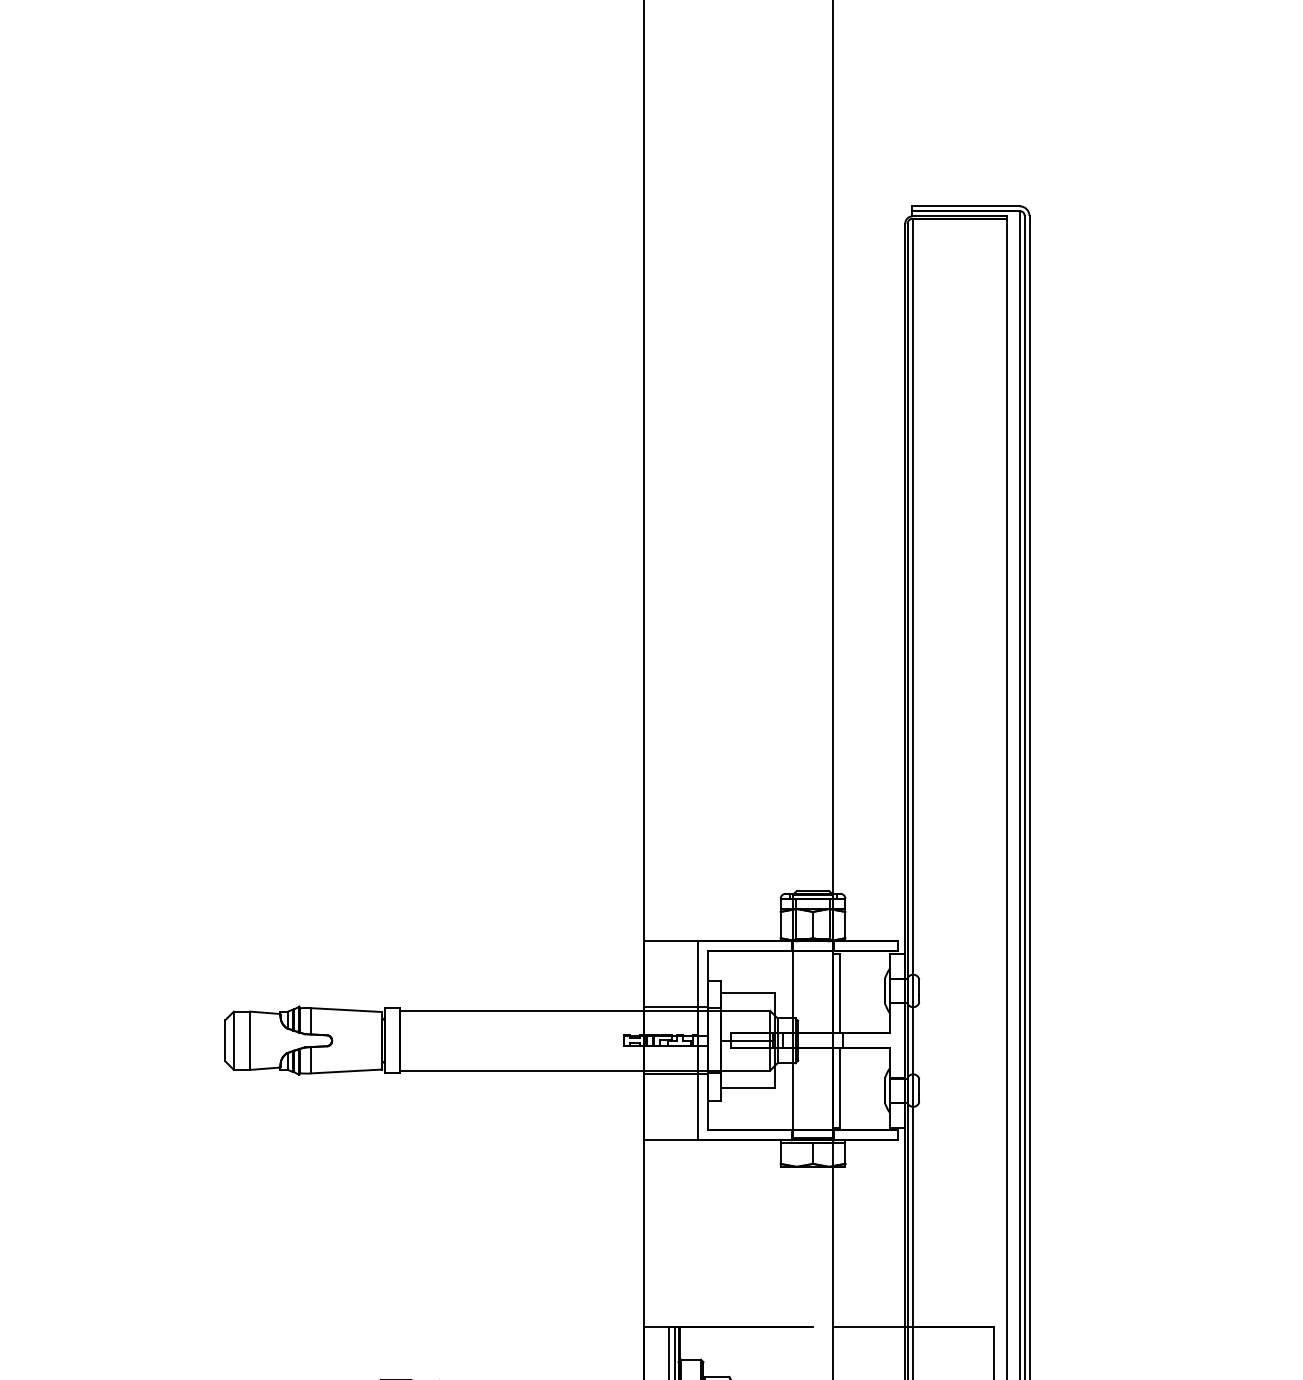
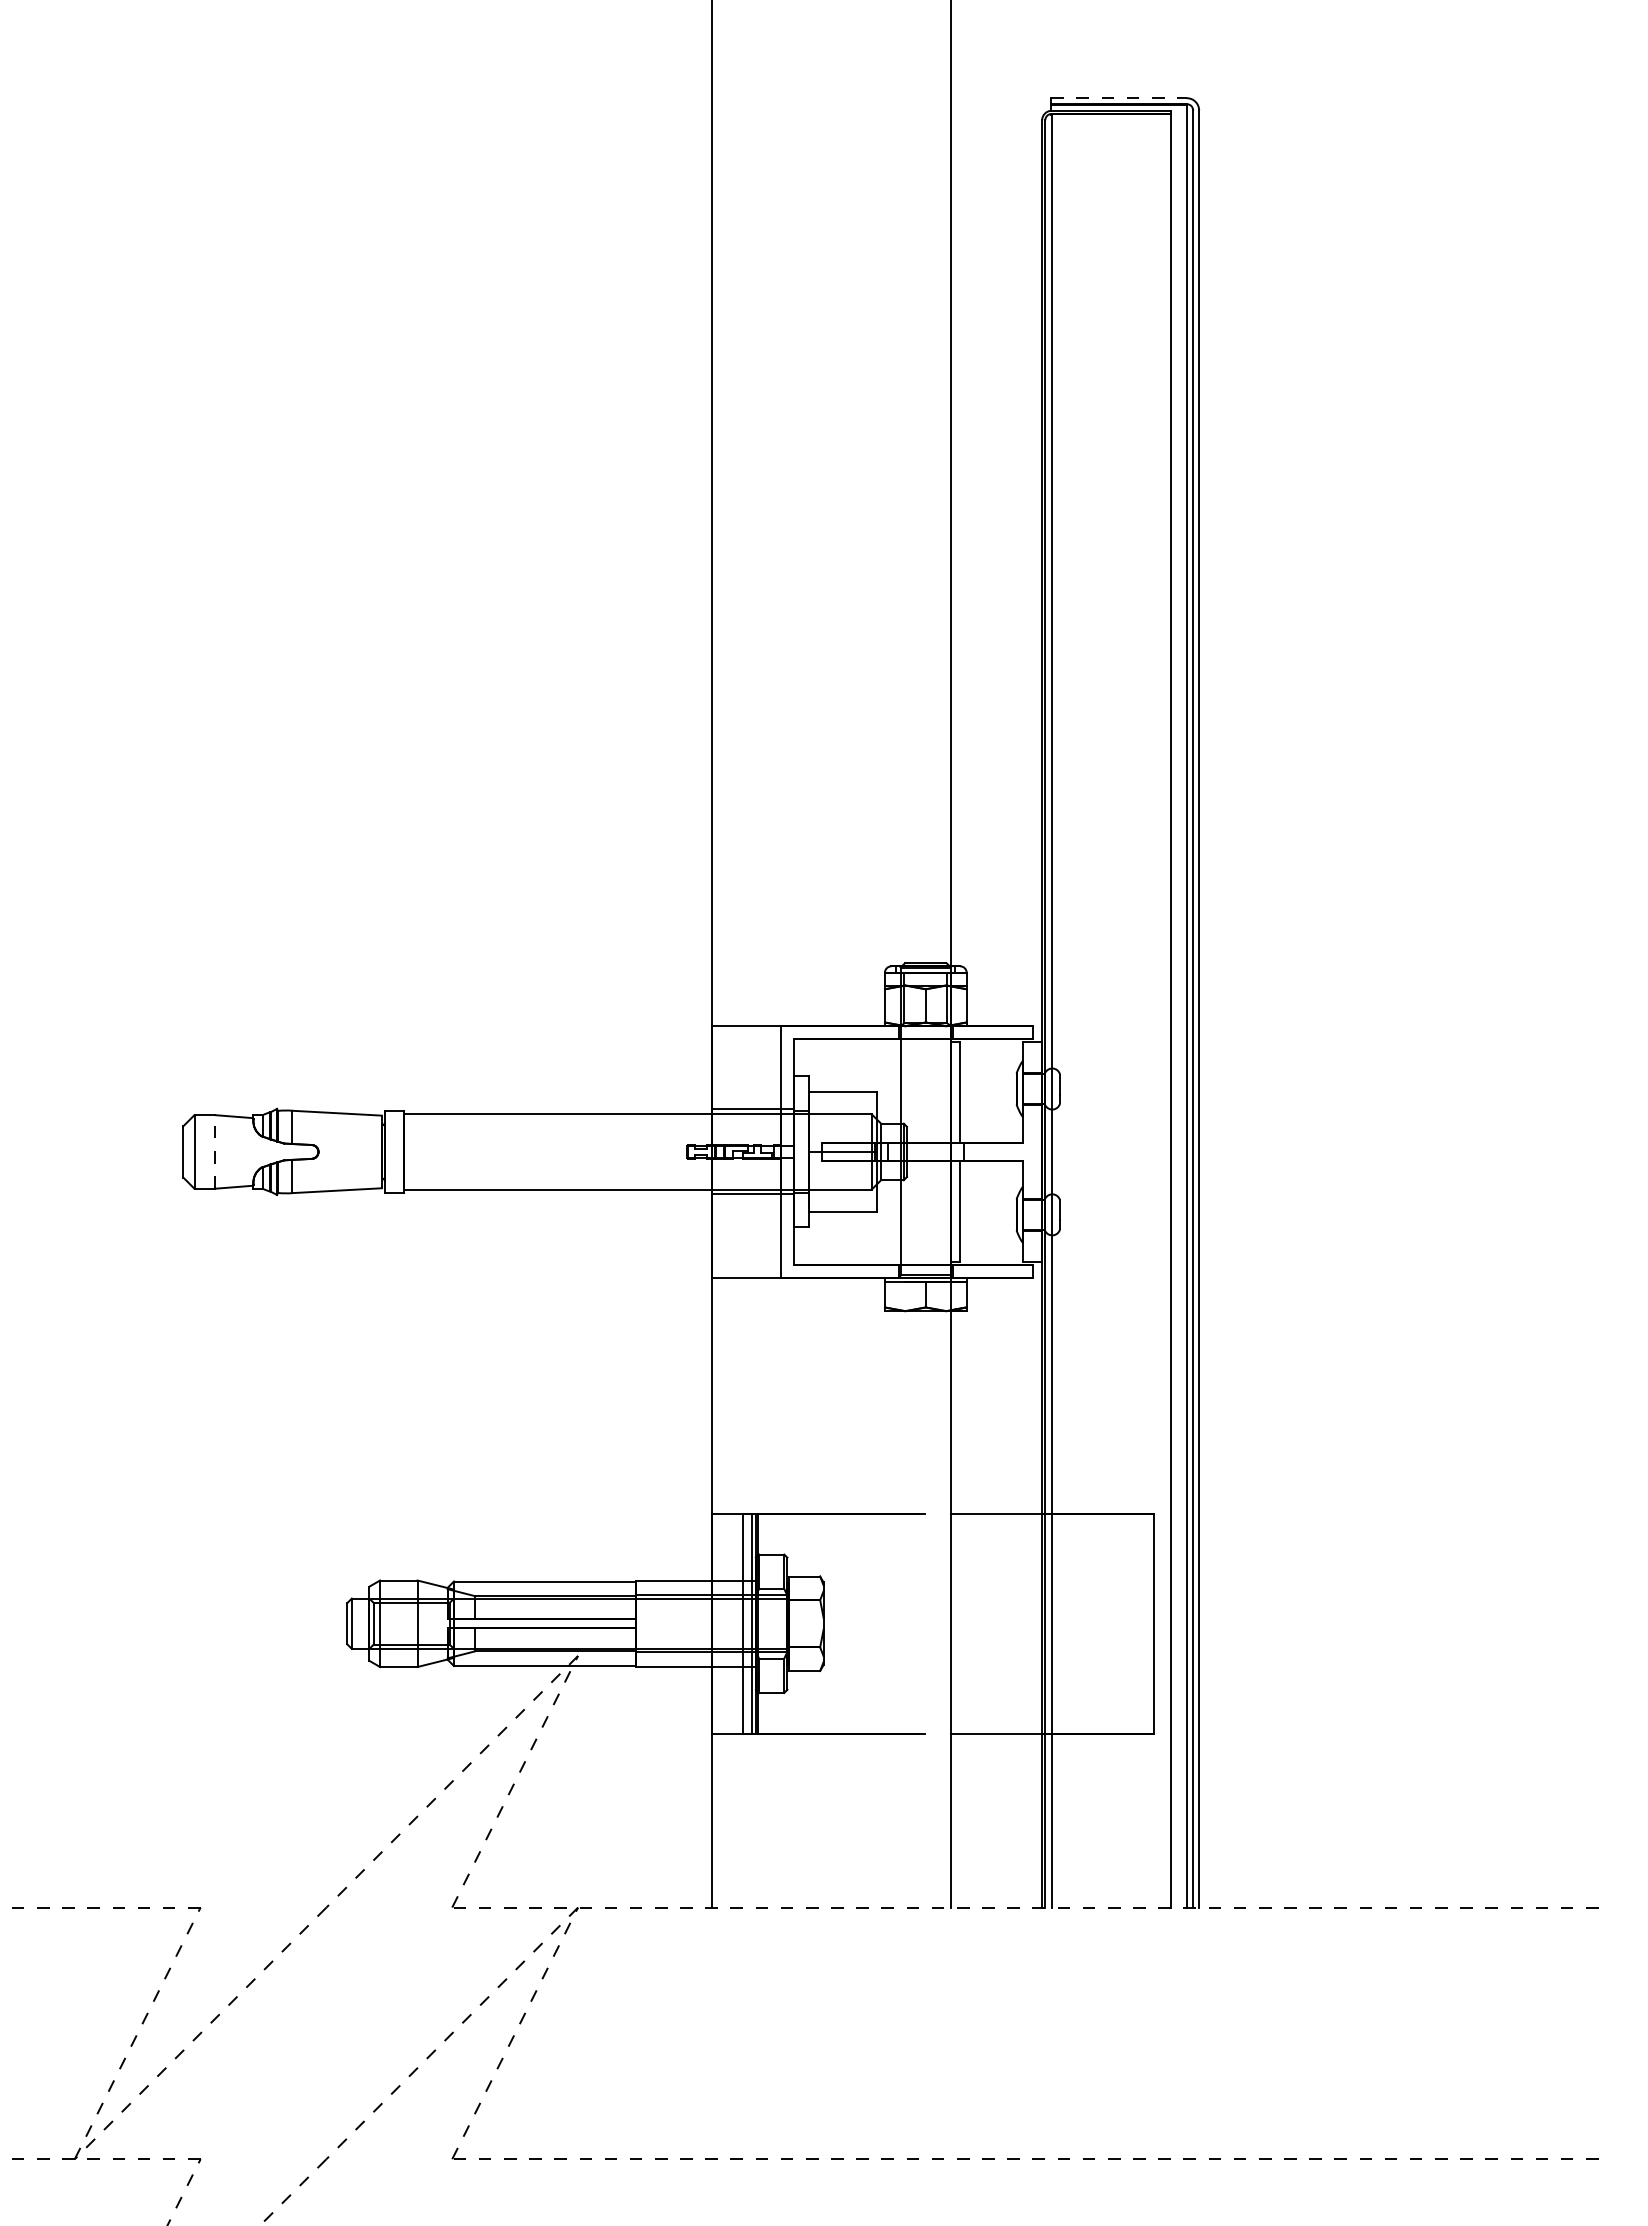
line: (966, 206) -> (1119, 98), solid -> dashed
line: (249, 1040) -> (214, 1151), solid -> dashed

